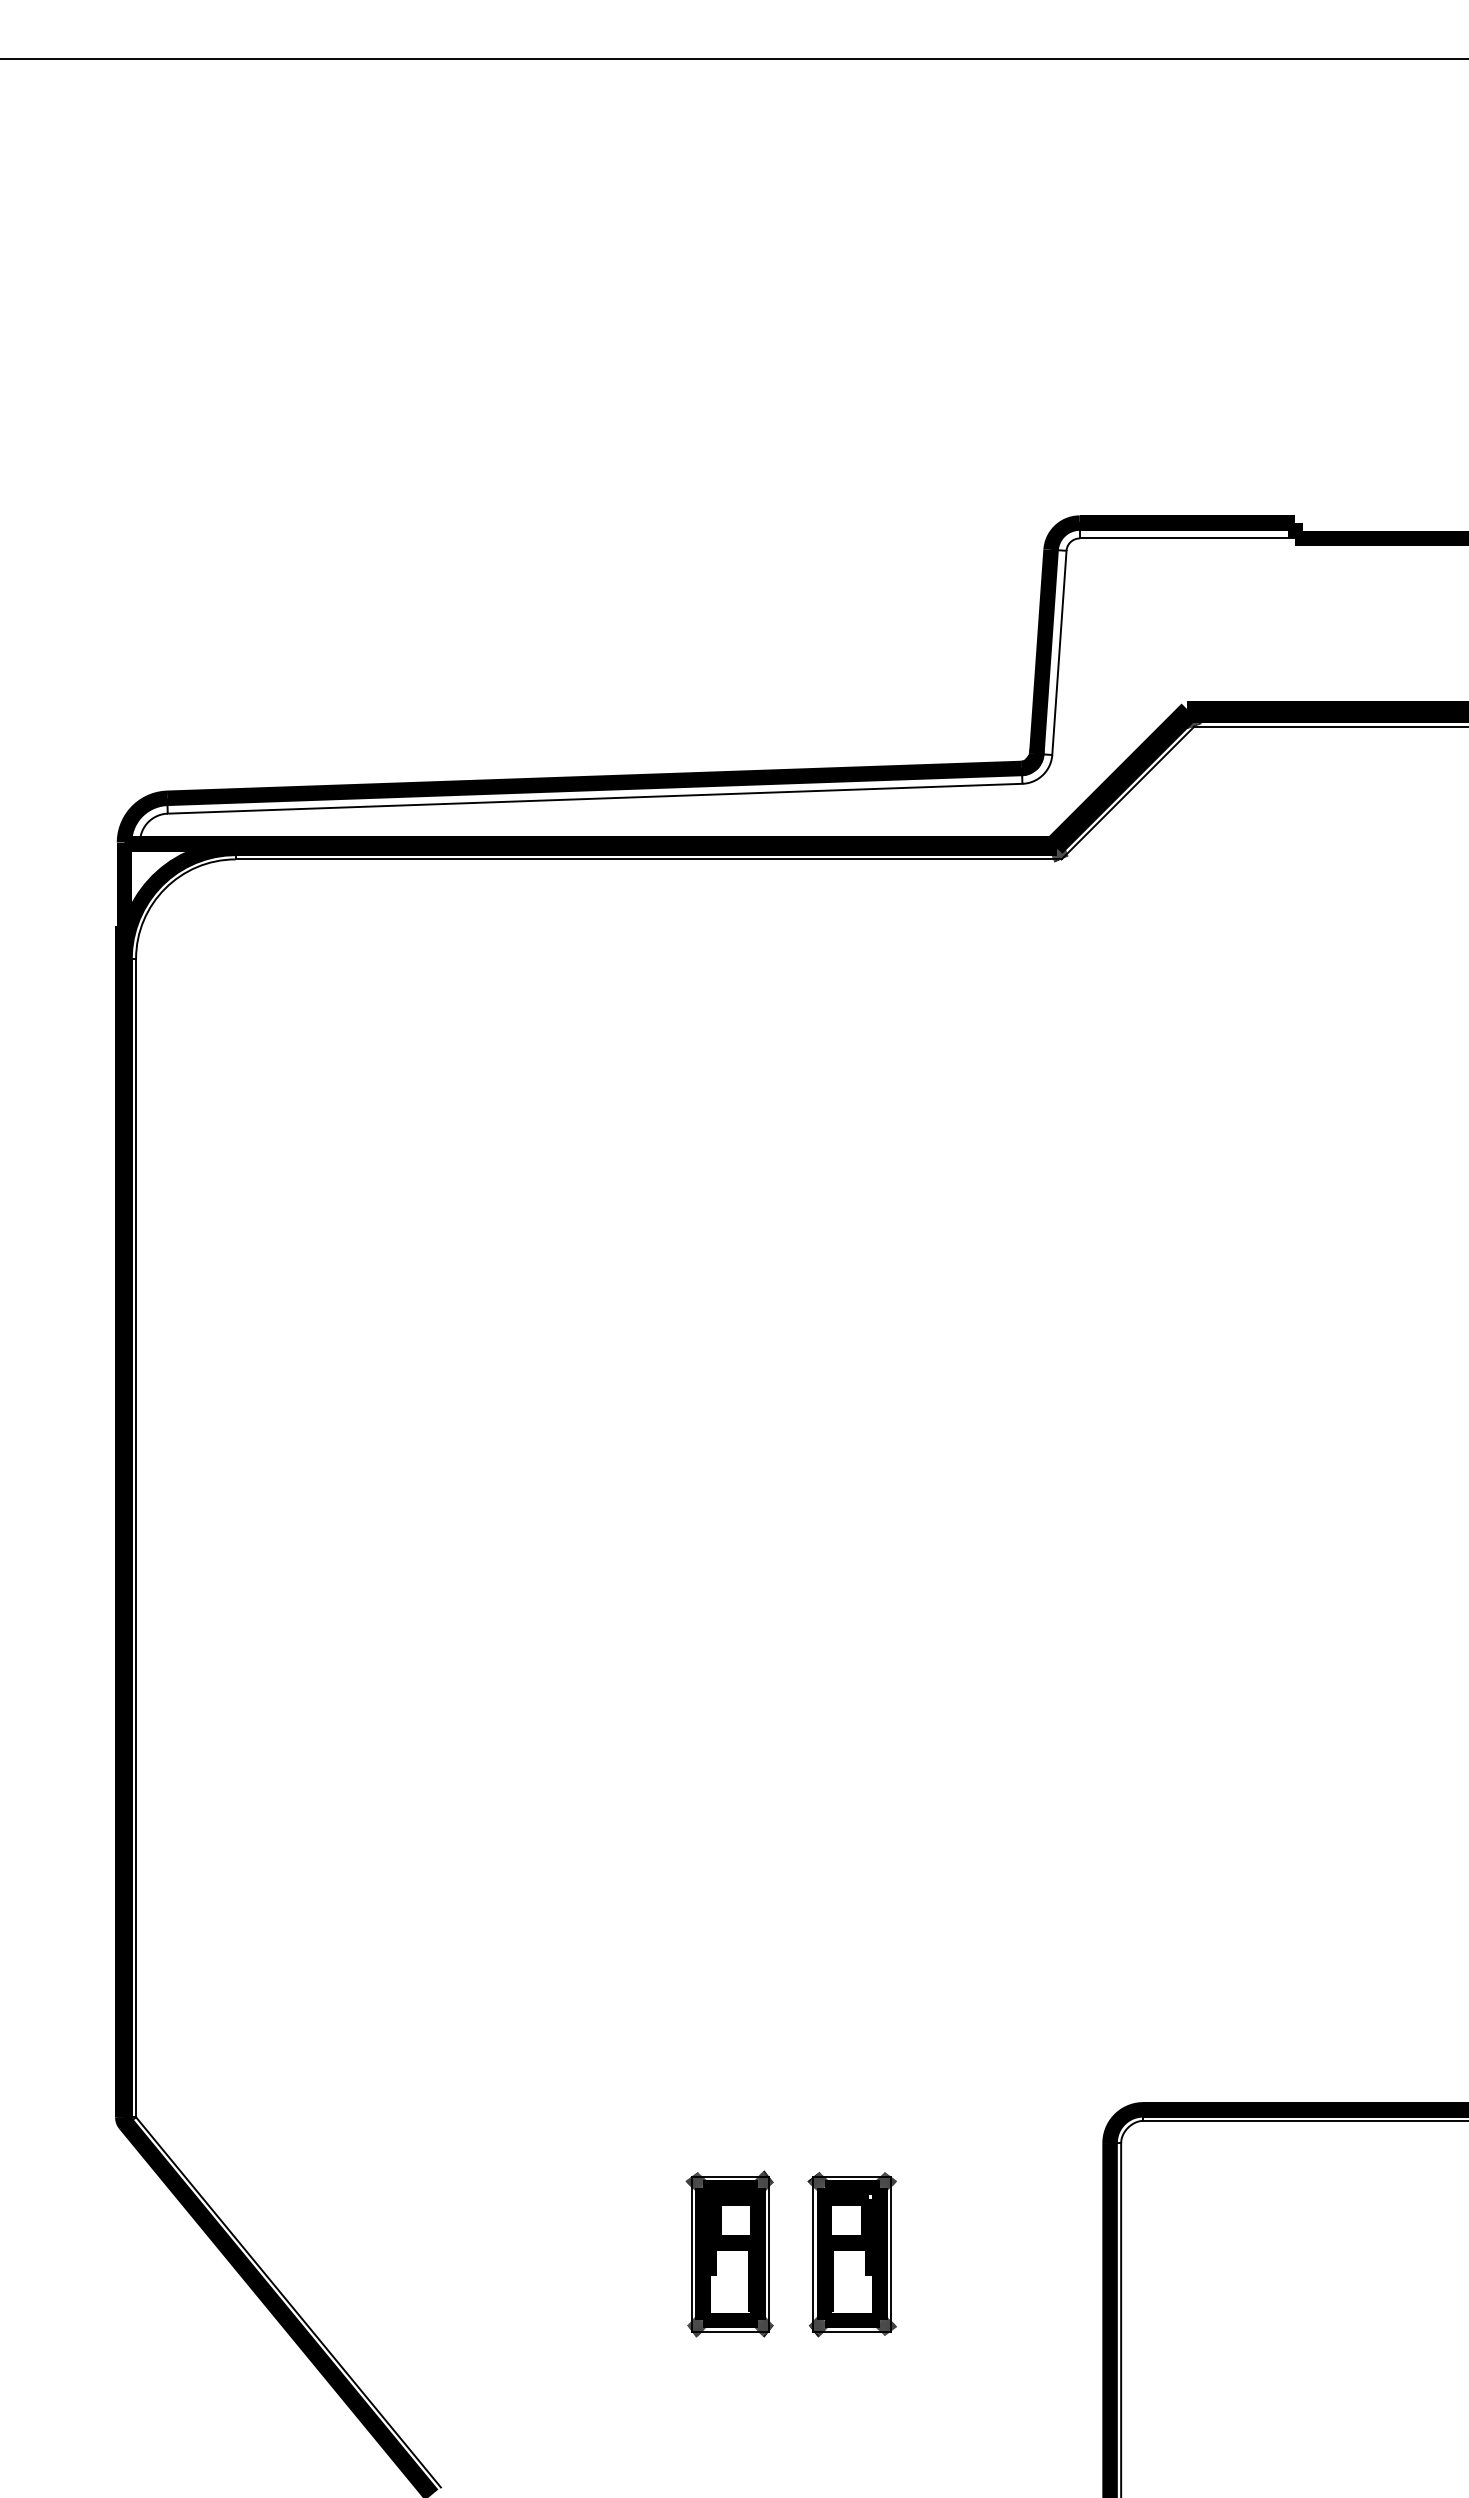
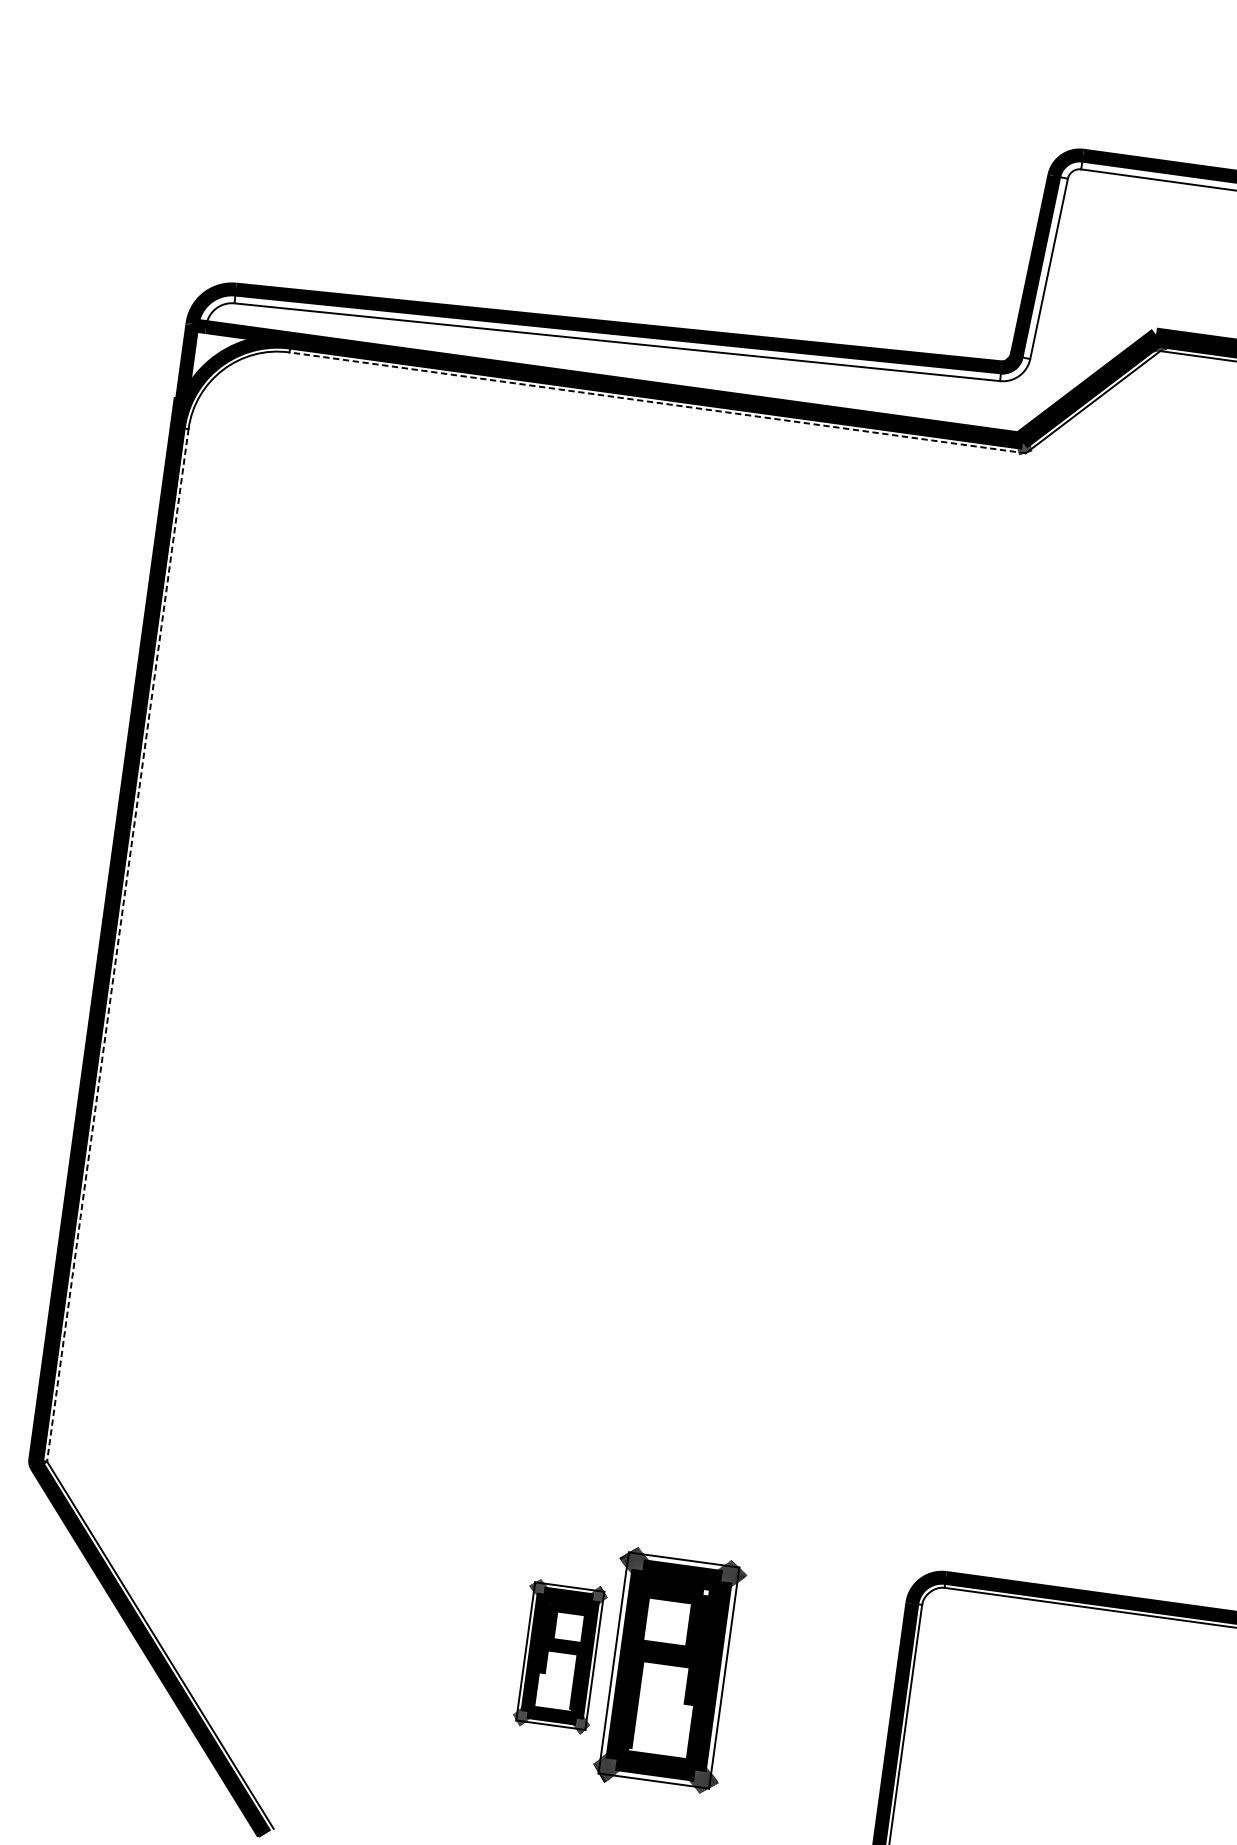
line: (648, 859) -> (657, 402), solid -> dashed
line: (136, 1538) -> (118, 945), solid -> dashed
part: (851, 2254) -> (668, 1671), size x1.6

